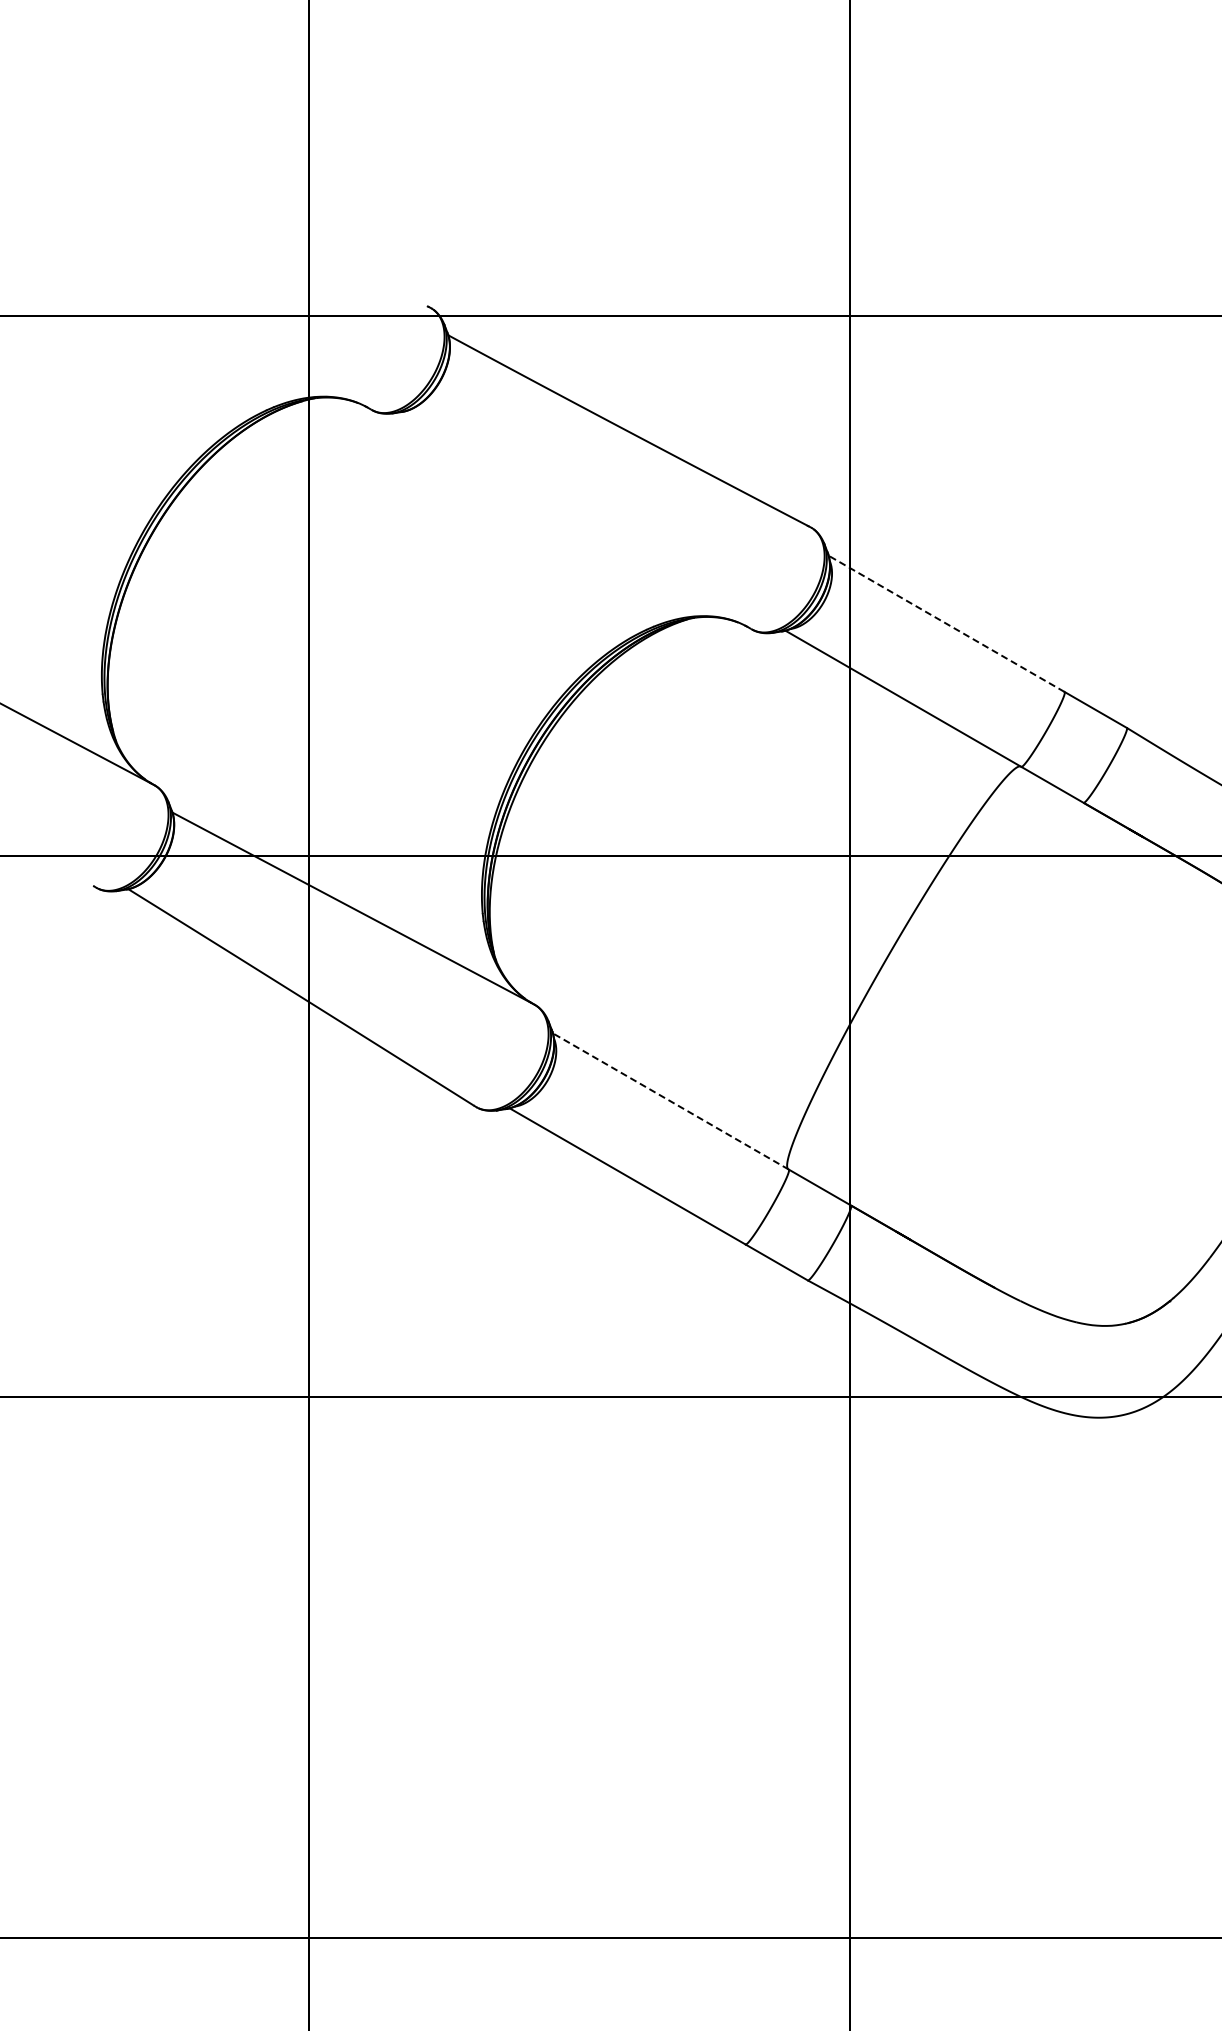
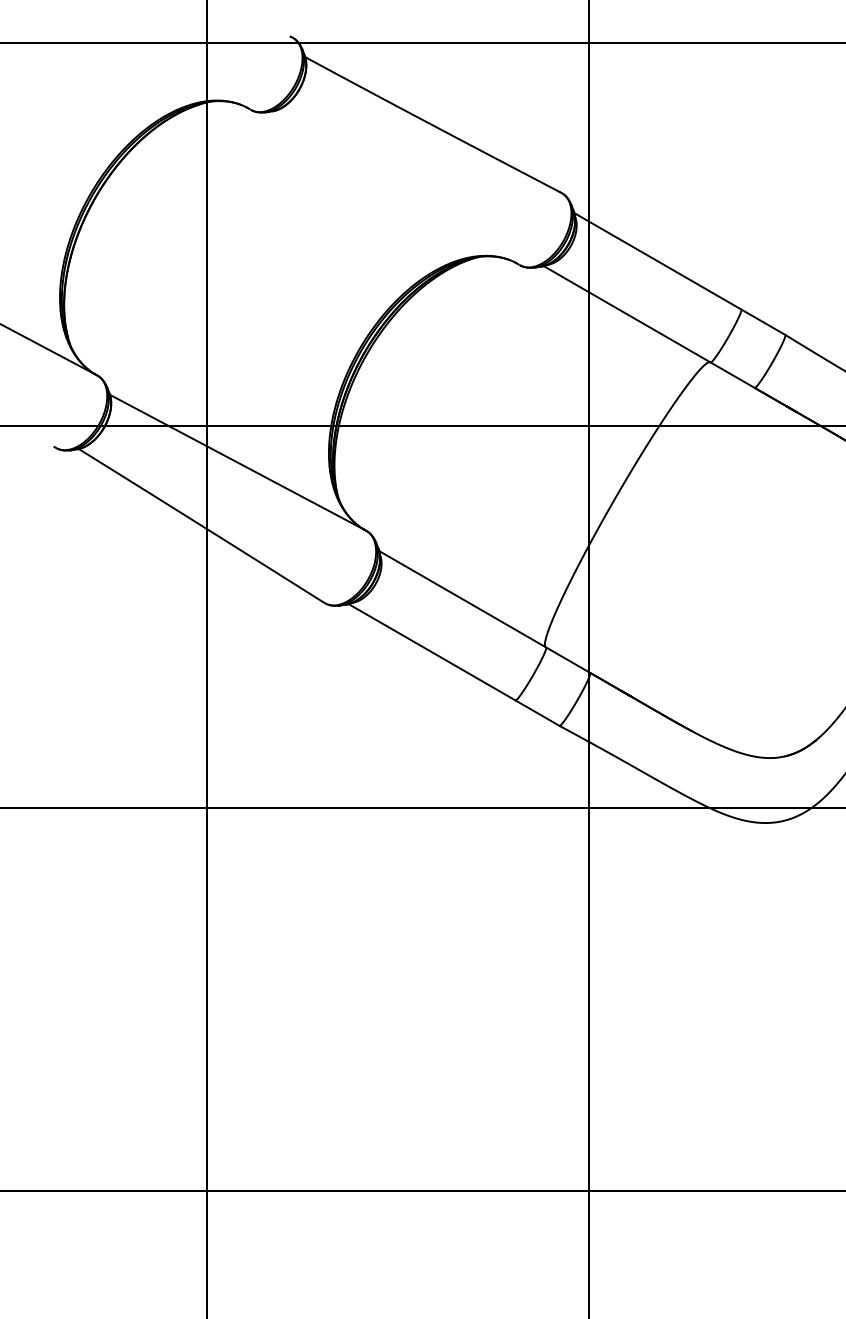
line: (946, 623) -> (657, 261), dashed -> solid
line: (670, 1101) -> (462, 599), dashed -> solid

